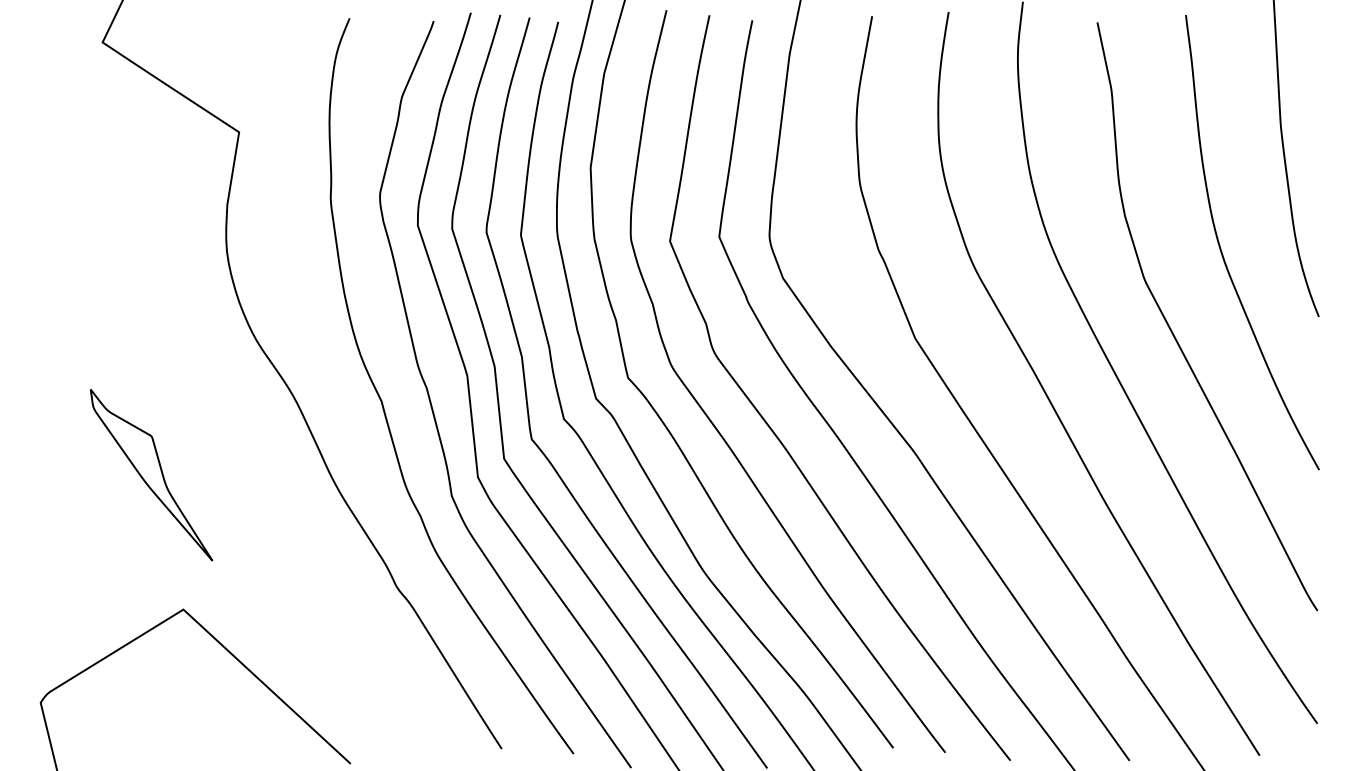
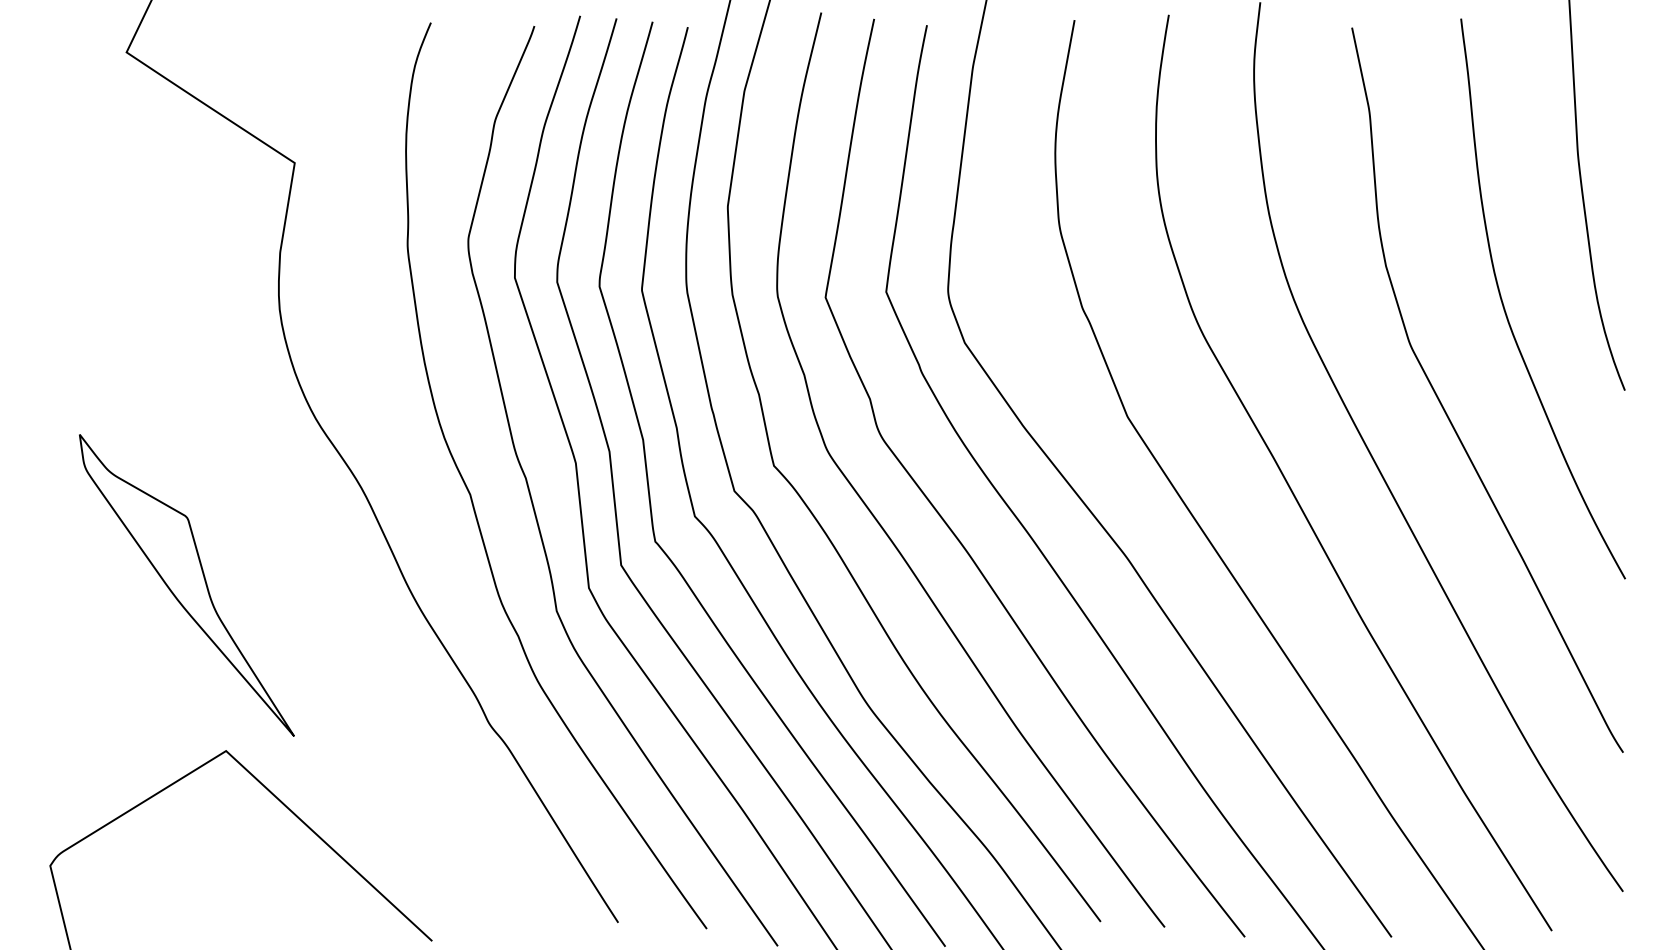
part: (151, 474) -> (186, 584), size x1.43

